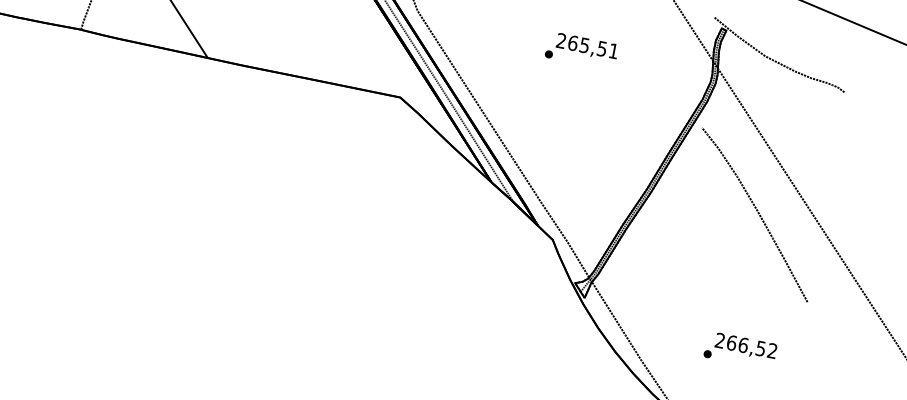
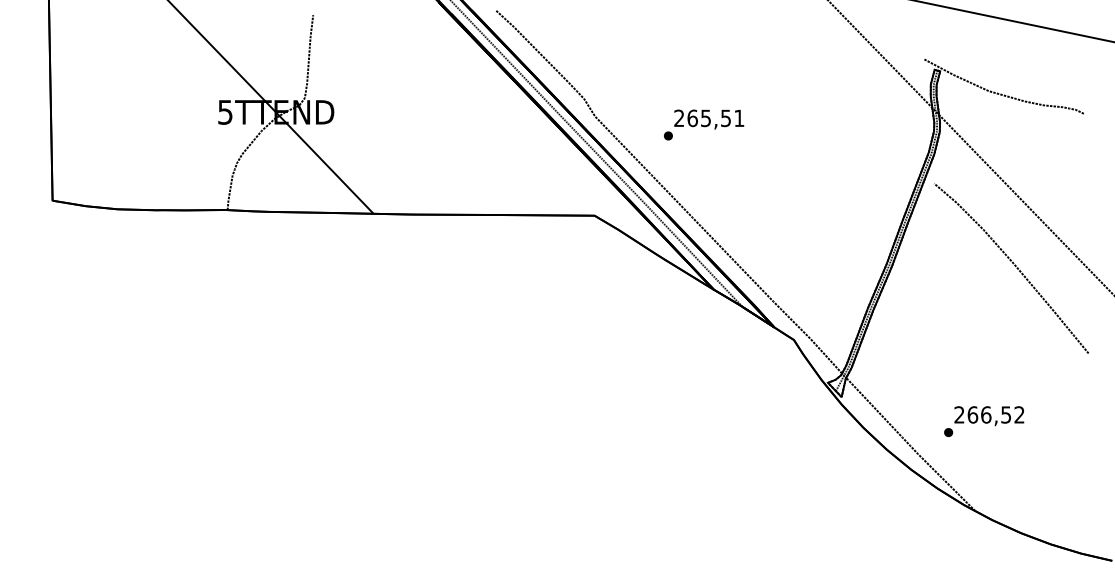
text: (582, 50) -> (704, 124), moved
text: (740, 350) -> (984, 421), moved

